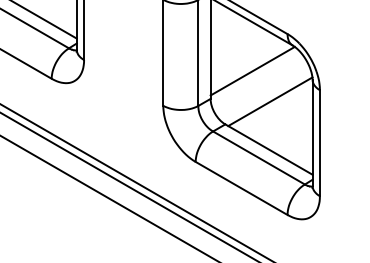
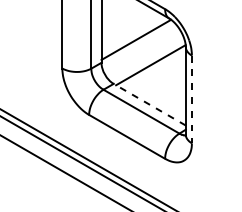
line: (319, 143) -> (191, 99), solid -> dashed
line: (268, 149) -> (149, 104), solid -> dashed

